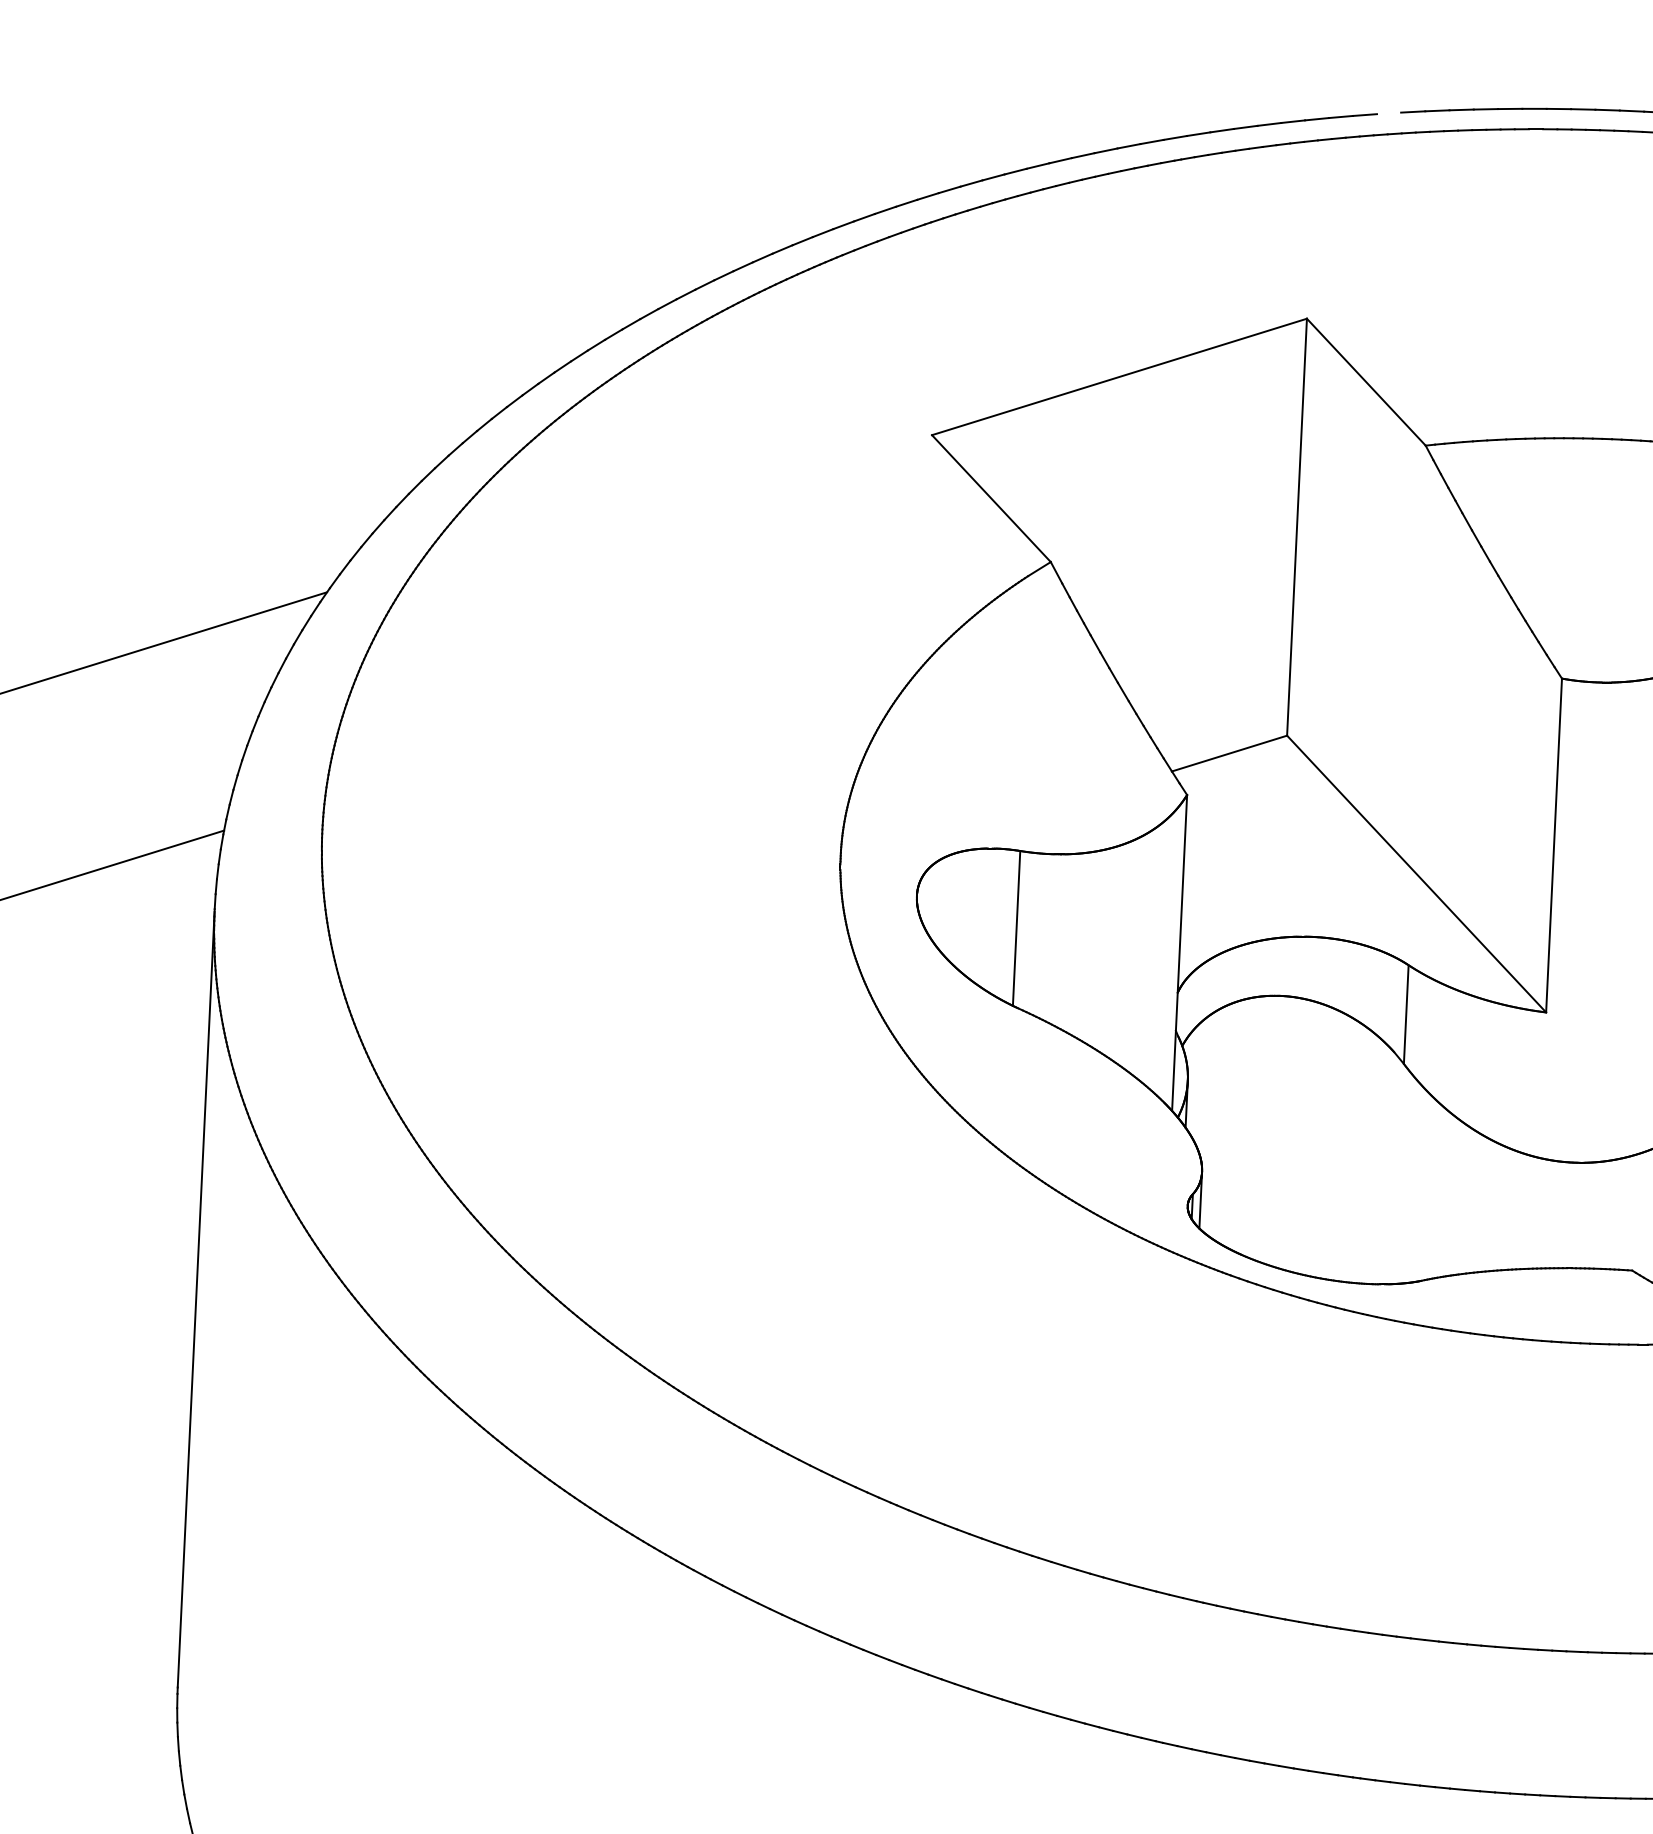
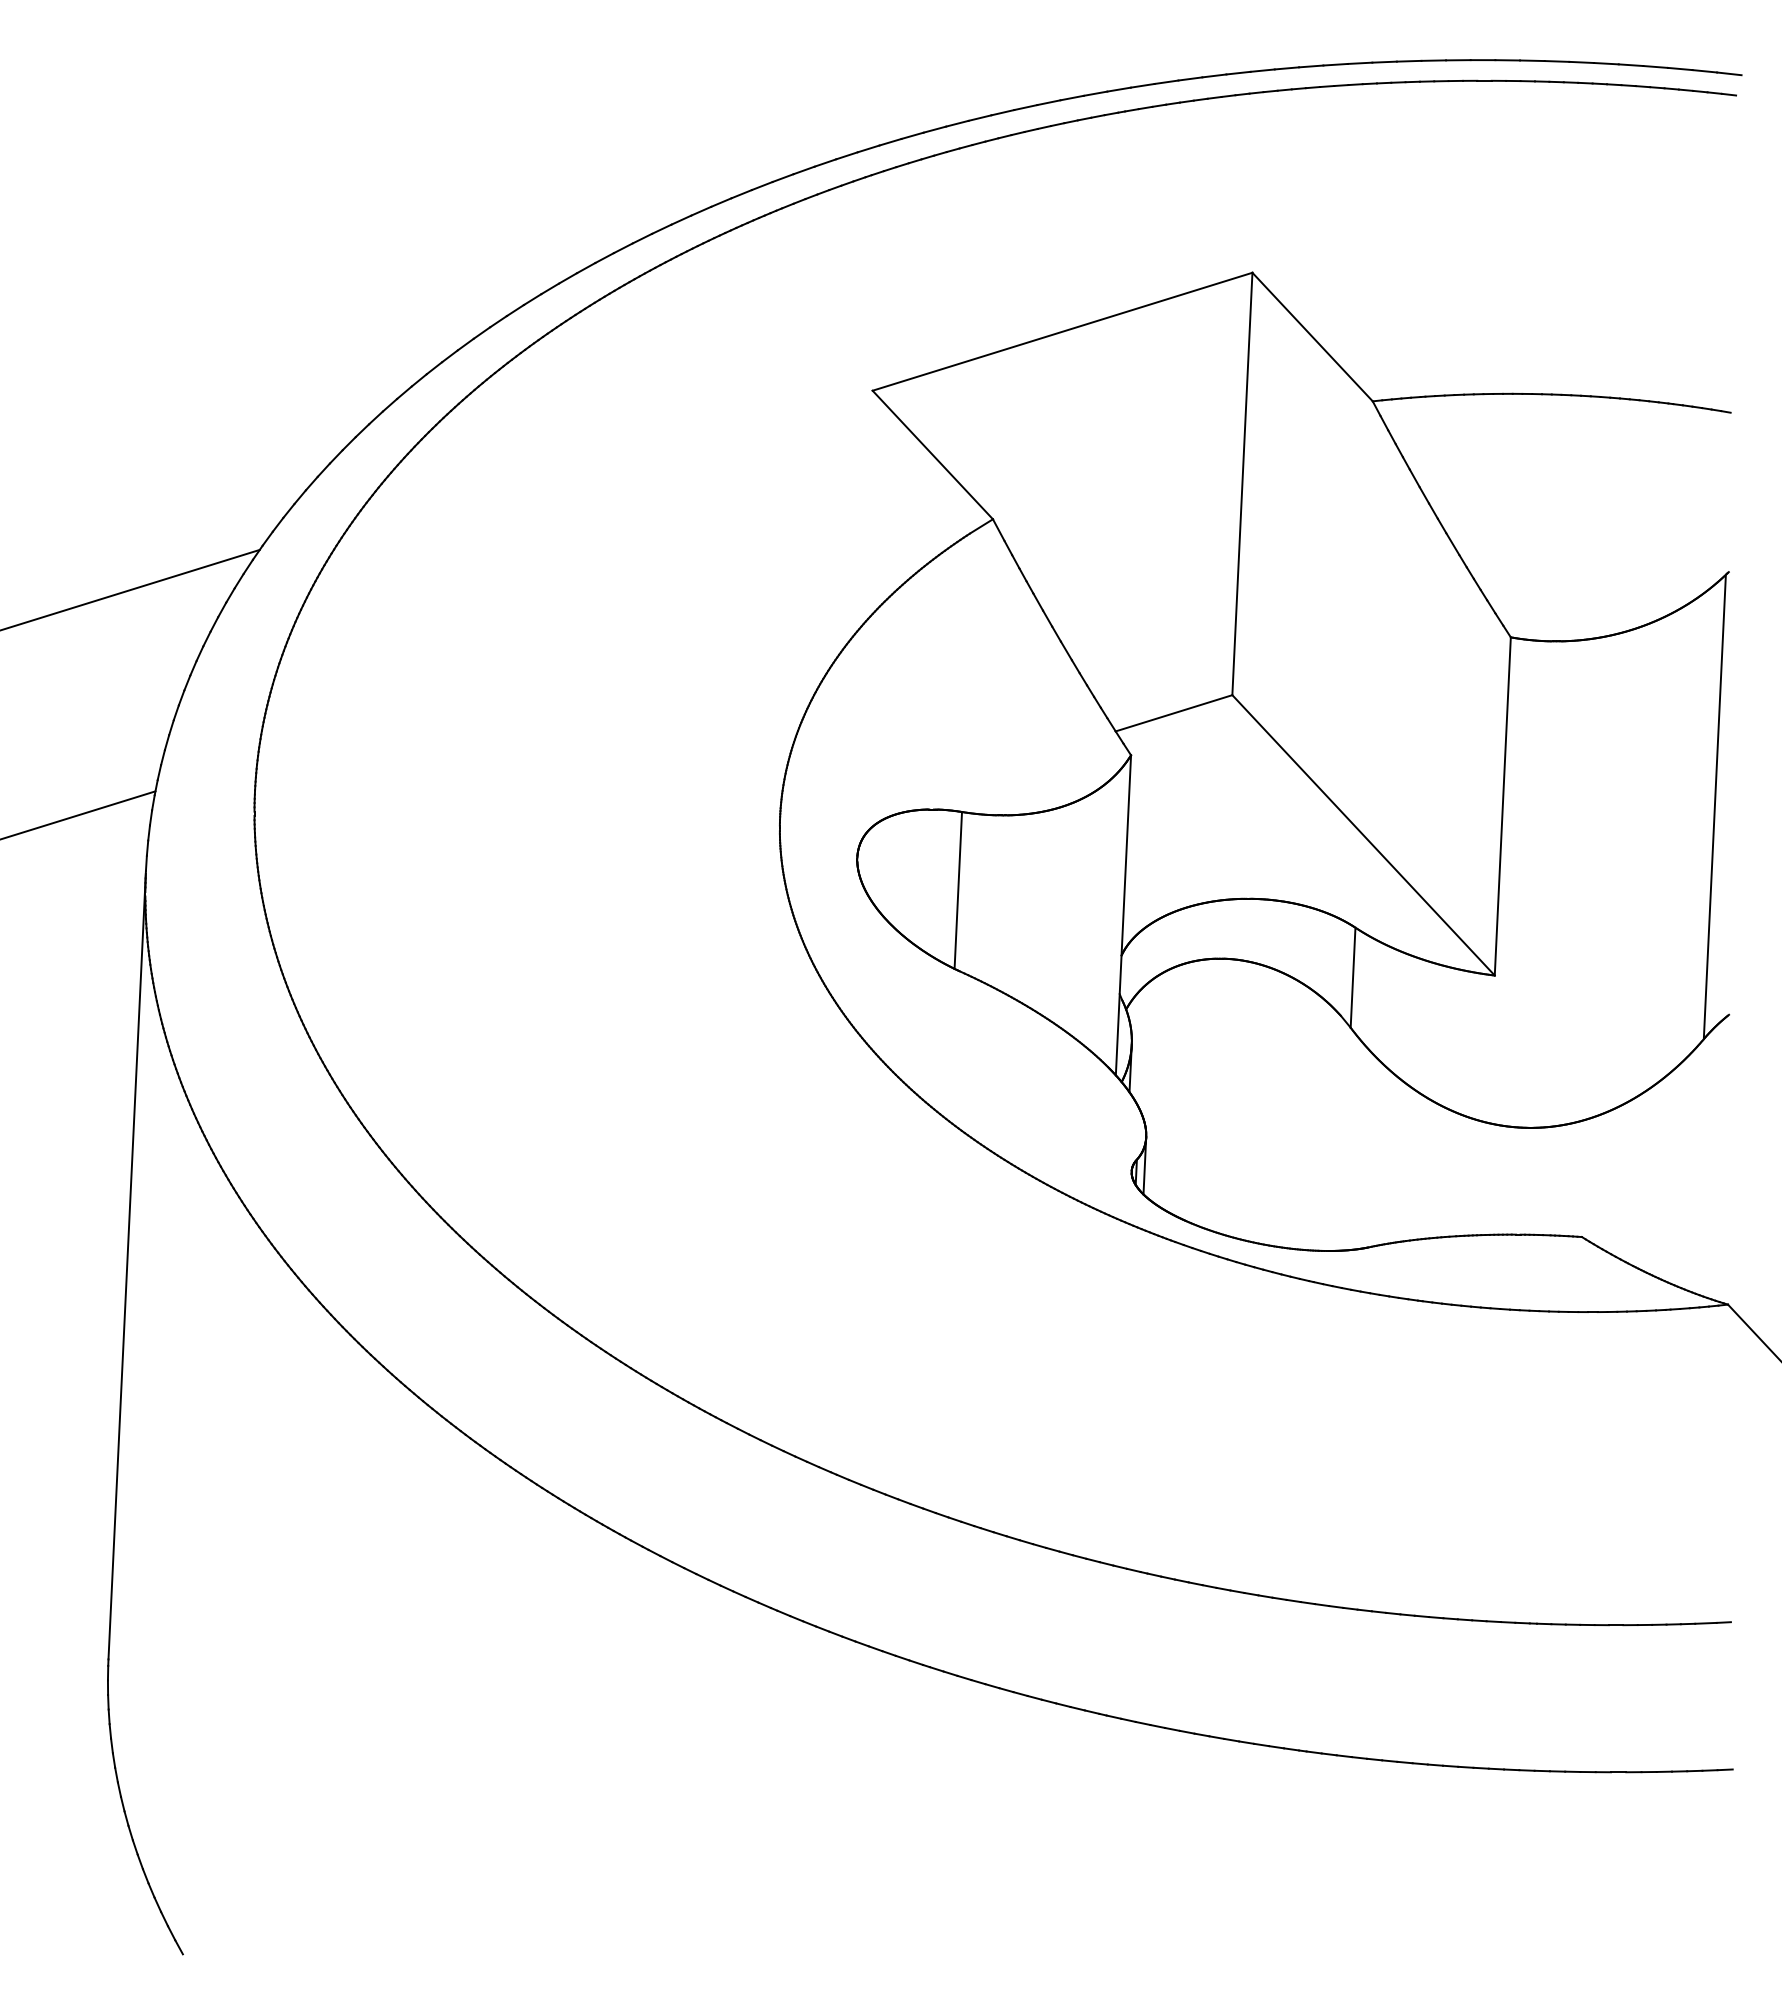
line: (1388, 113) -> (1335, 64), added

